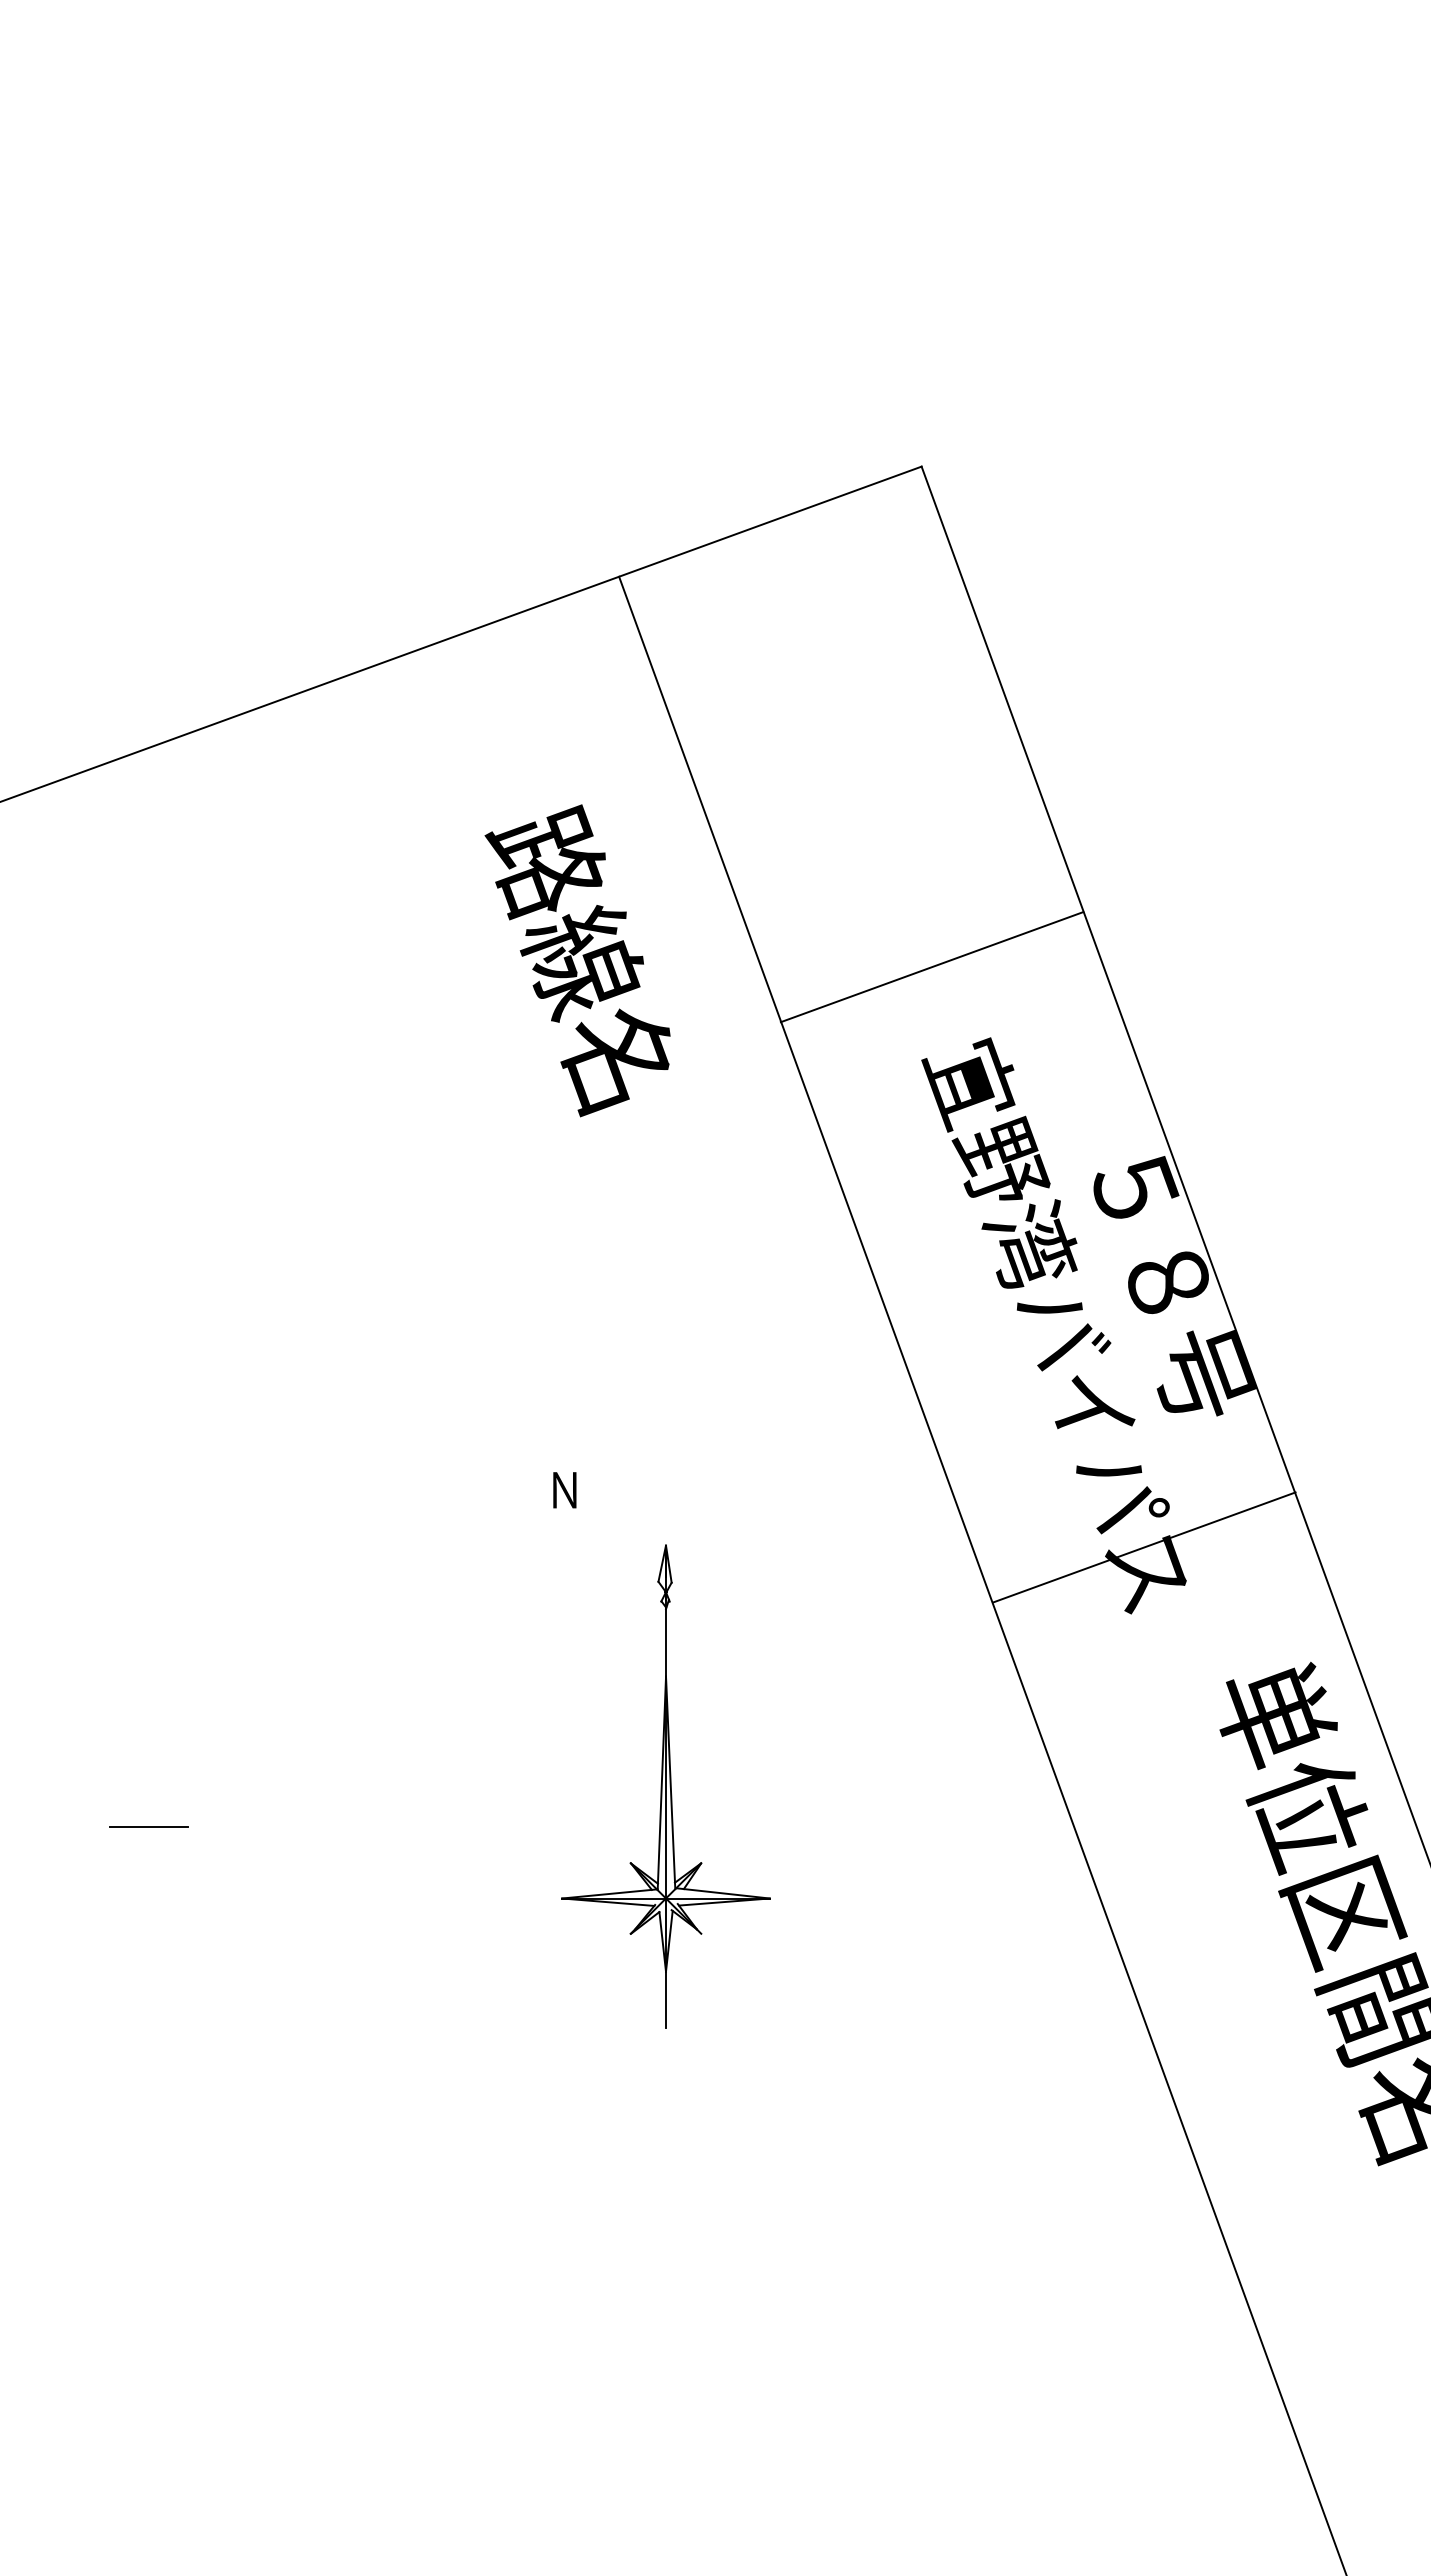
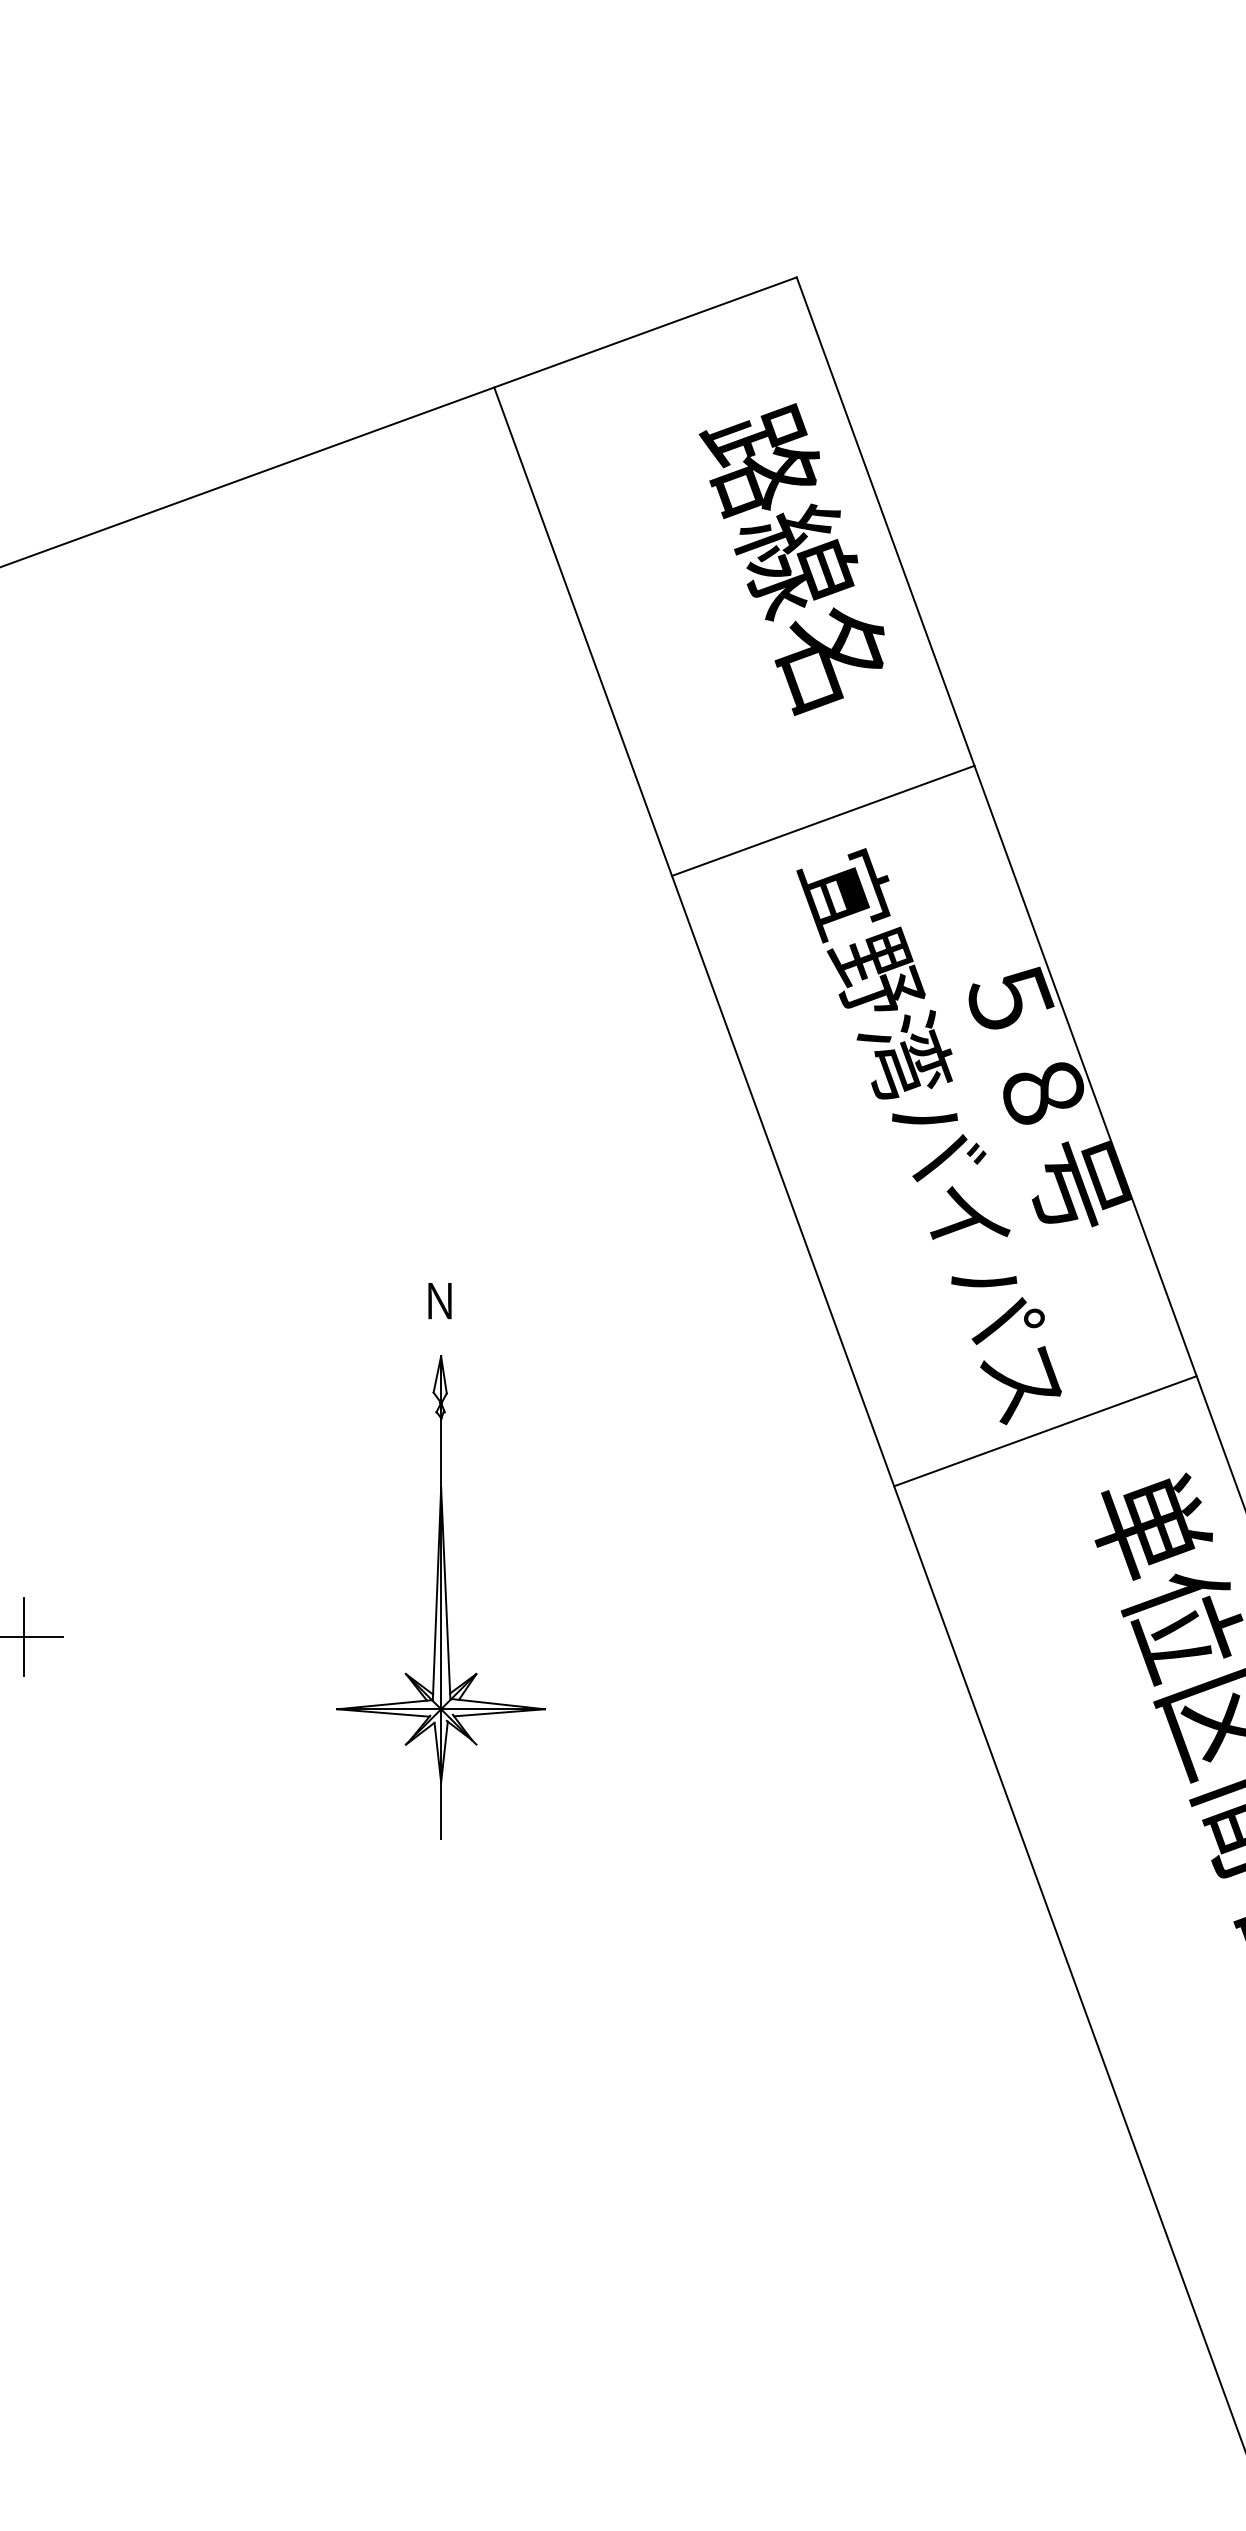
text: (577, 960) -> (791, 559), moved
line: (931, 967) -> (822, 821), moved
line: (1144, 1547) -> (1045, 1431), moved
part: (665, 1786) -> (440, 1597), moved
line: (149, 1826) -> (24, 1637), added

